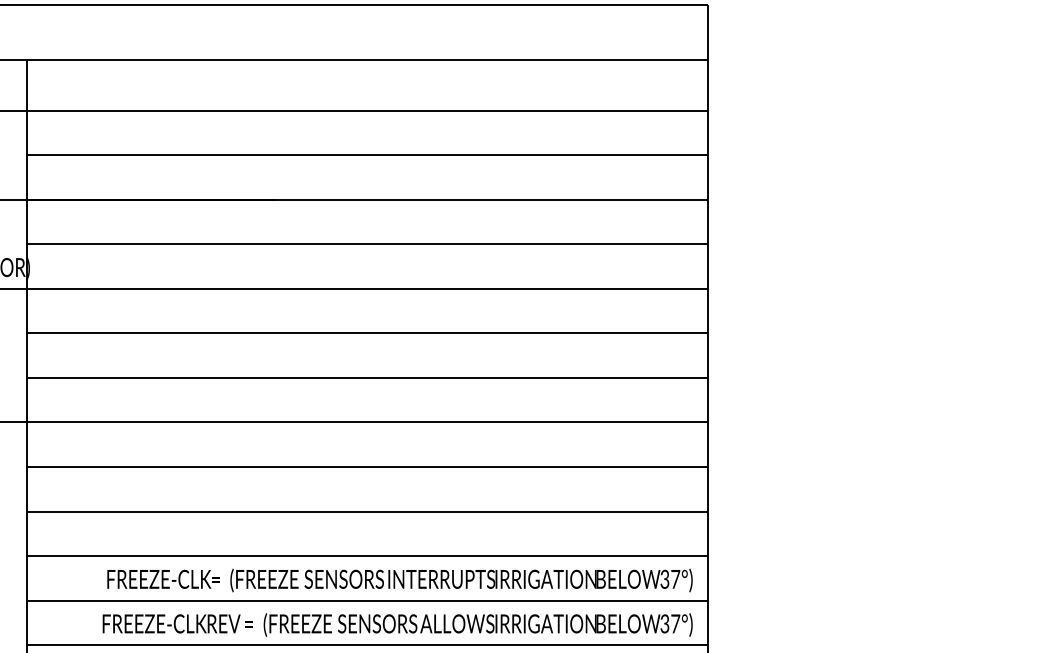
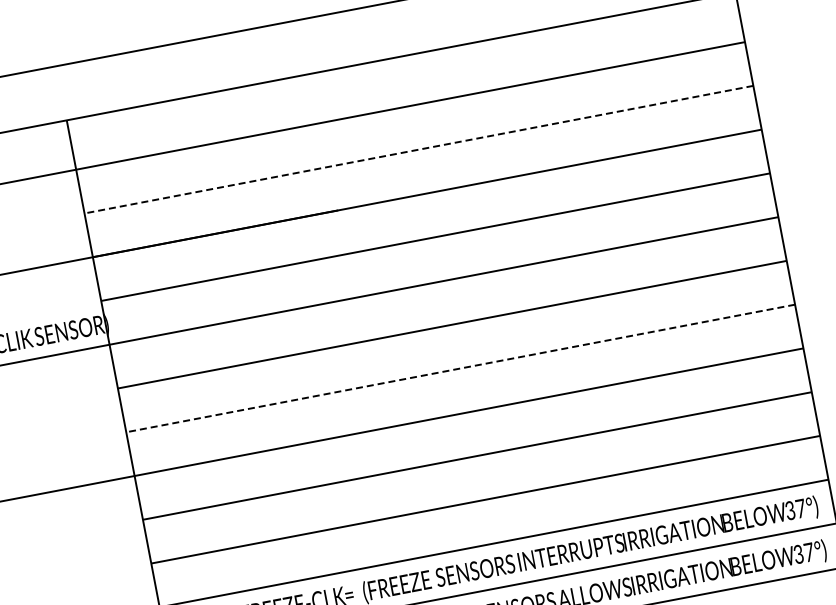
line: (367, 155) -> (418, 150), solid -> dashed
line: (367, 377) -> (460, 368), solid -> dashed

